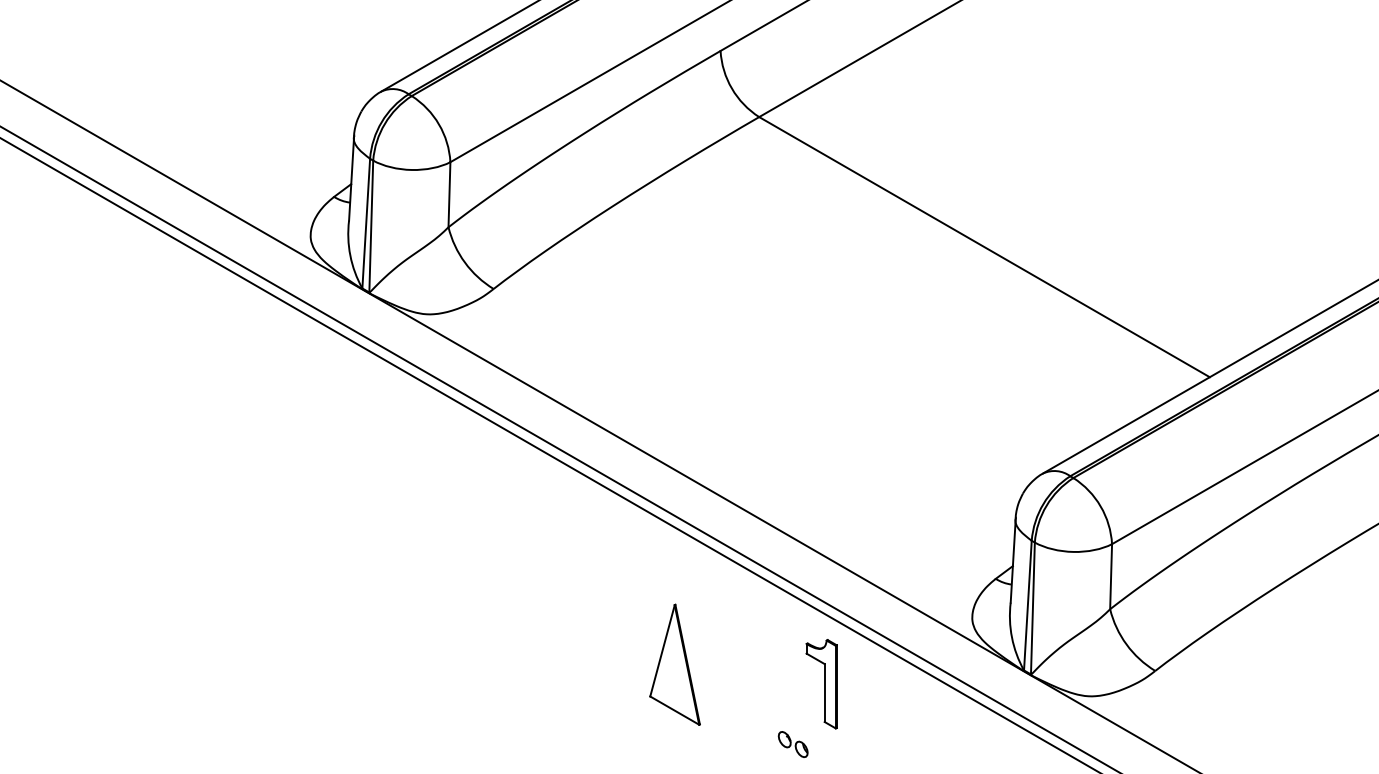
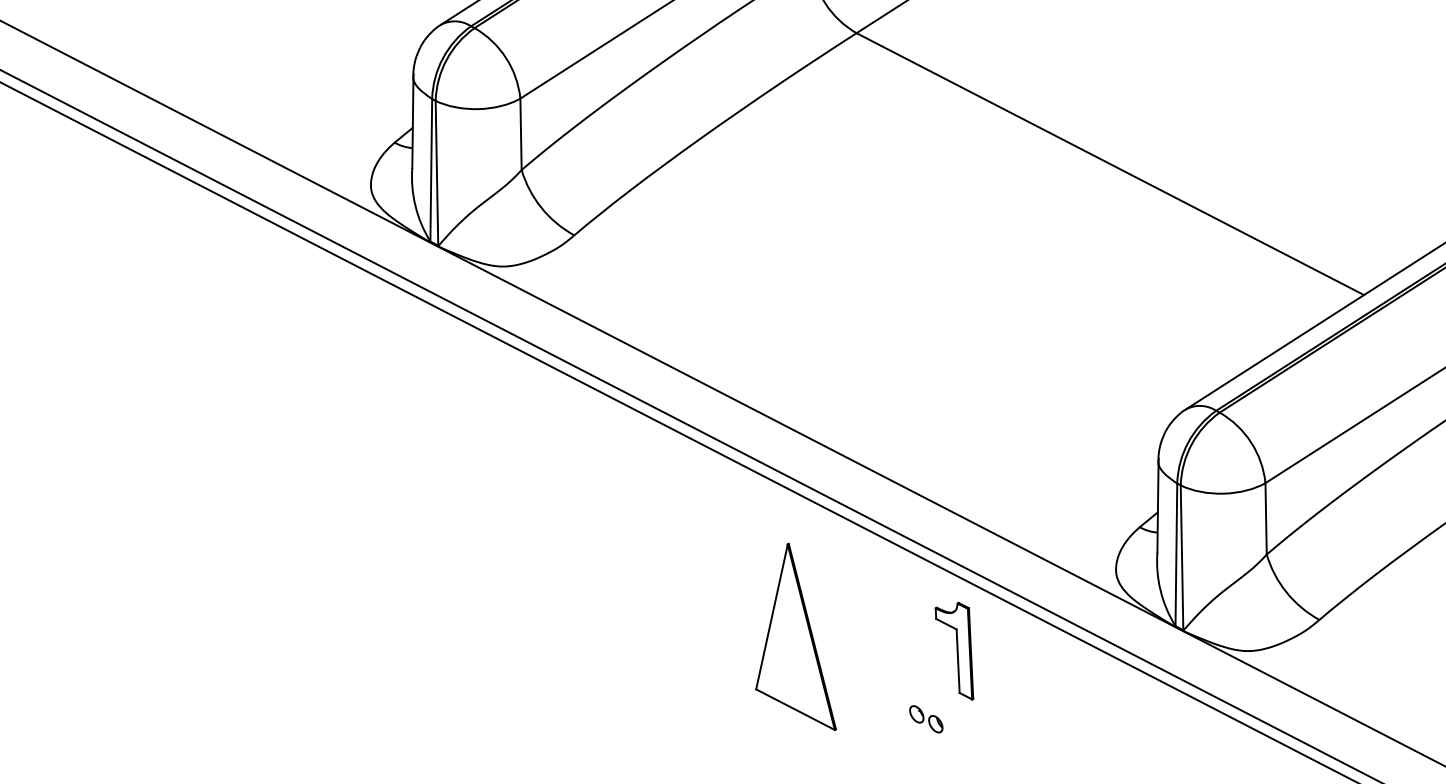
part: (674, 664) -> (792, 637), size x1.43

